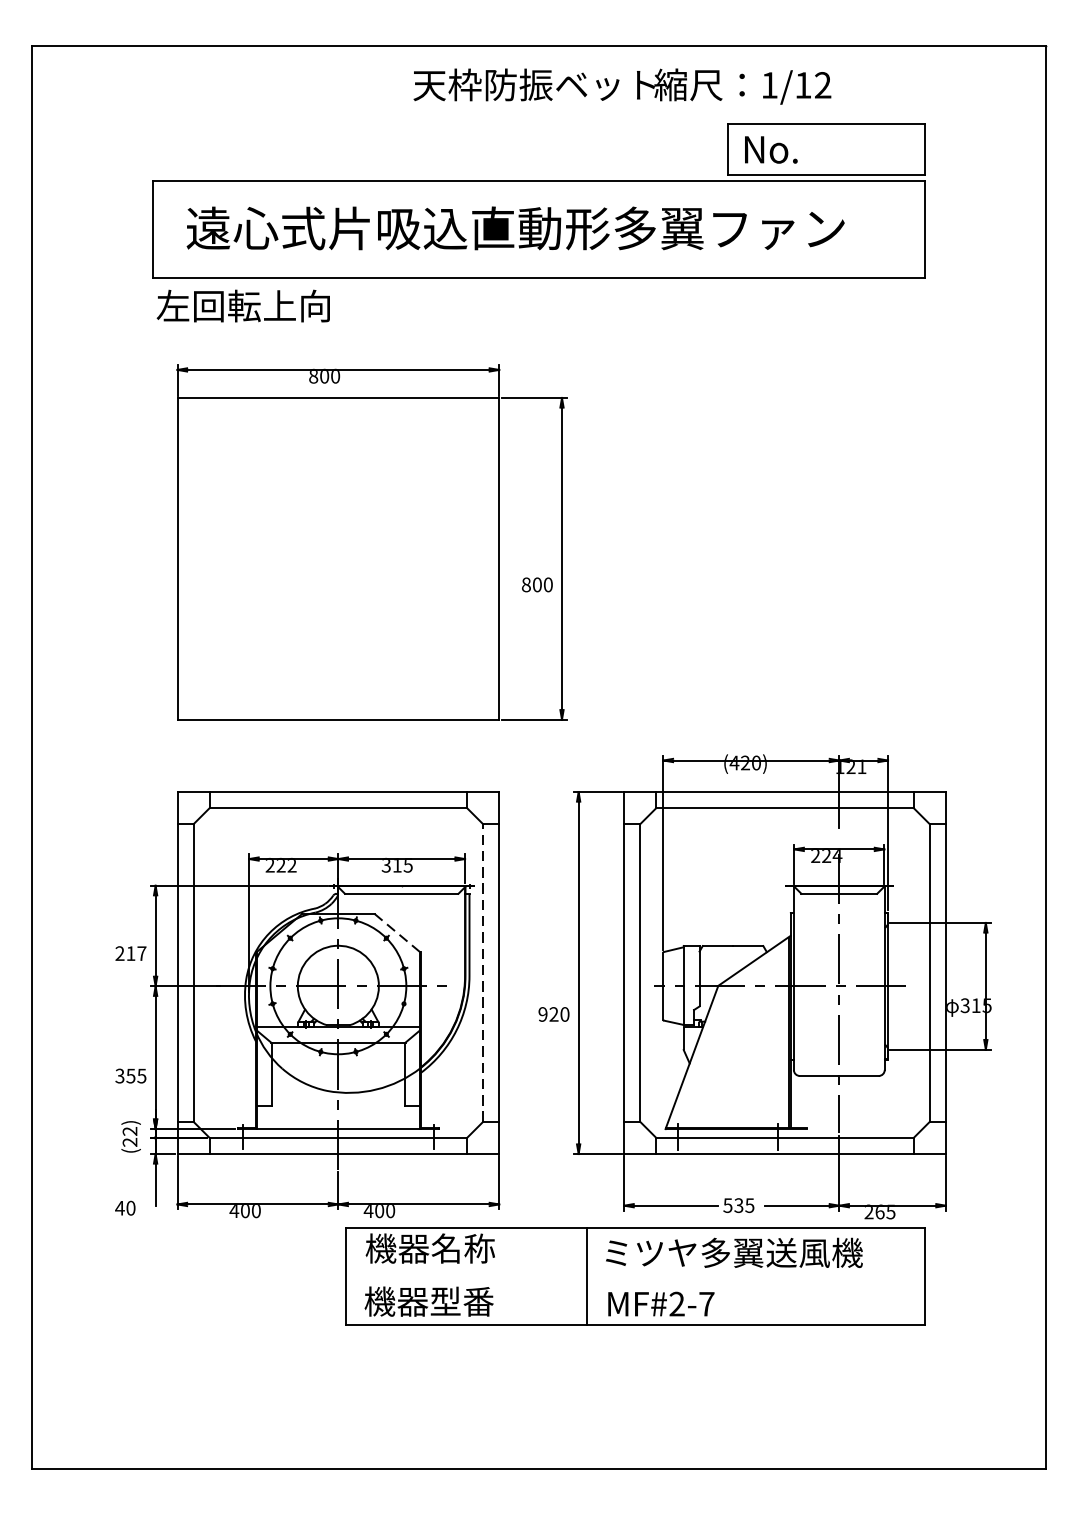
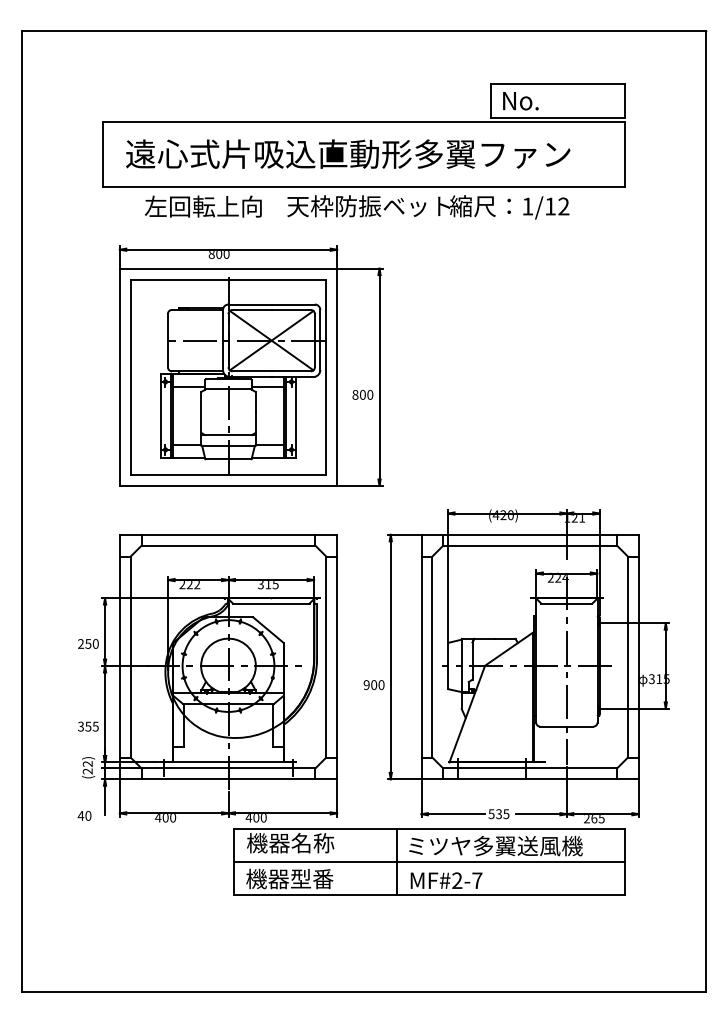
text: (622, 86) -> (428, 207), moved
text: (243, 305) -> (203, 206), moved
part: (338, 557) -> (228, 376), added
line: (397, 932) -> (268, 629), dashed -> solid
text: (135, 952) -> (91, 643), 217 -> 250
line: (483, 973) -> (326, 657), dashed -> solid
text: (554, 1015) -> (374, 685), 920 -> 900
line: (634, 1275) -> (428, 861), added

